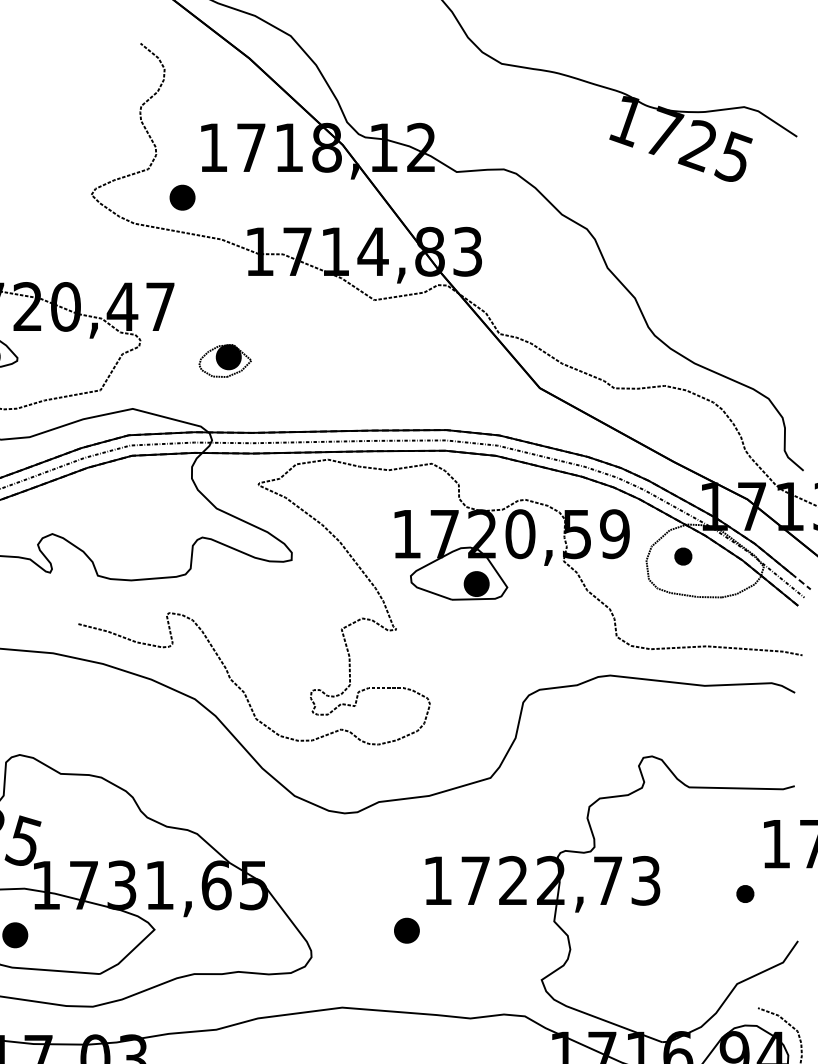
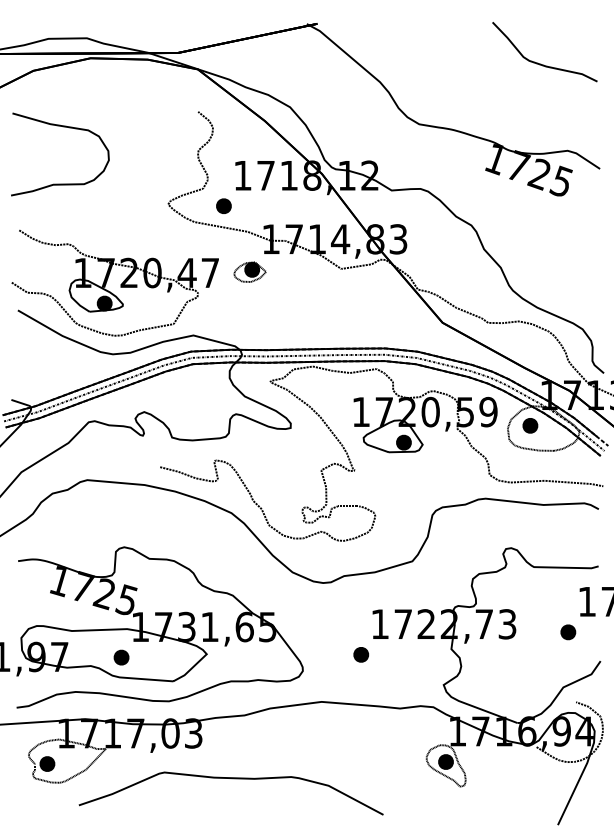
part: (224, 359) -> (249, 271), moved
part: (683, 555) -> (530, 425), size x1.43
part: (745, 894) -> (568, 632), size x1.43

